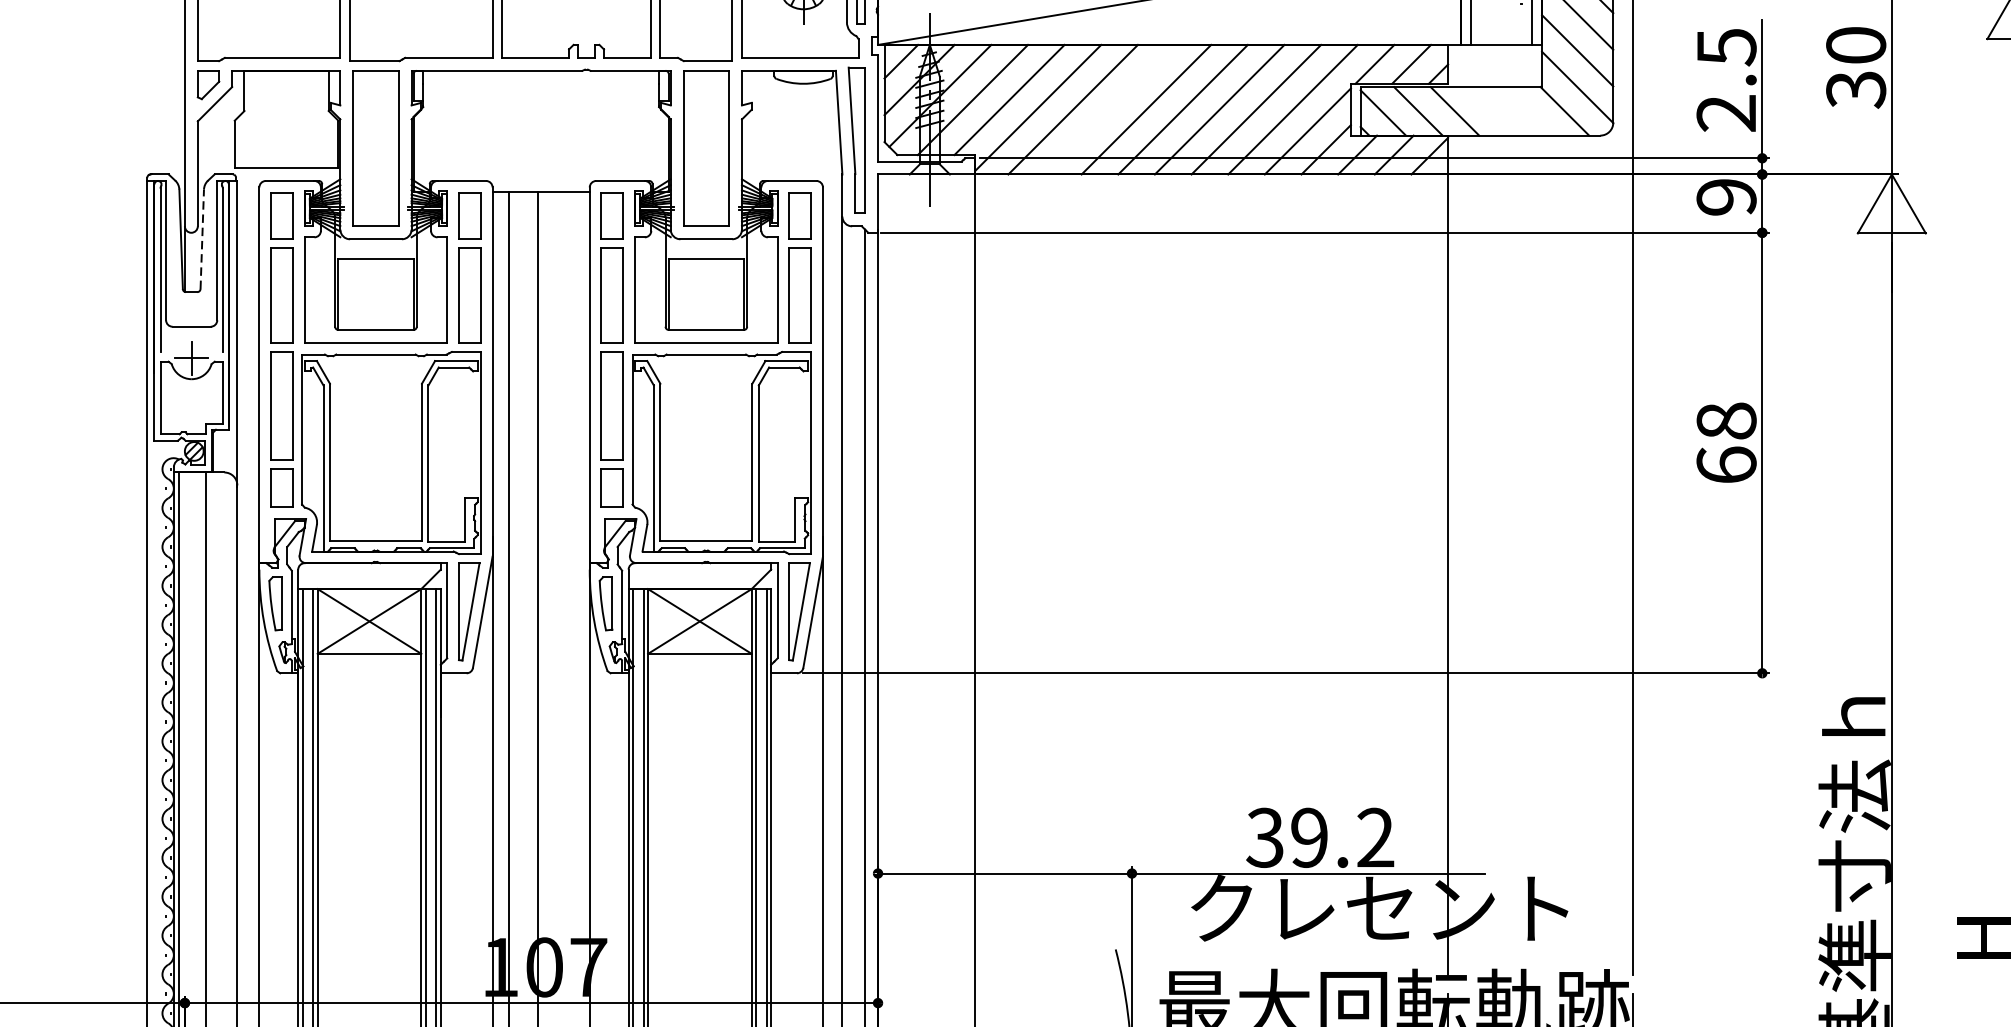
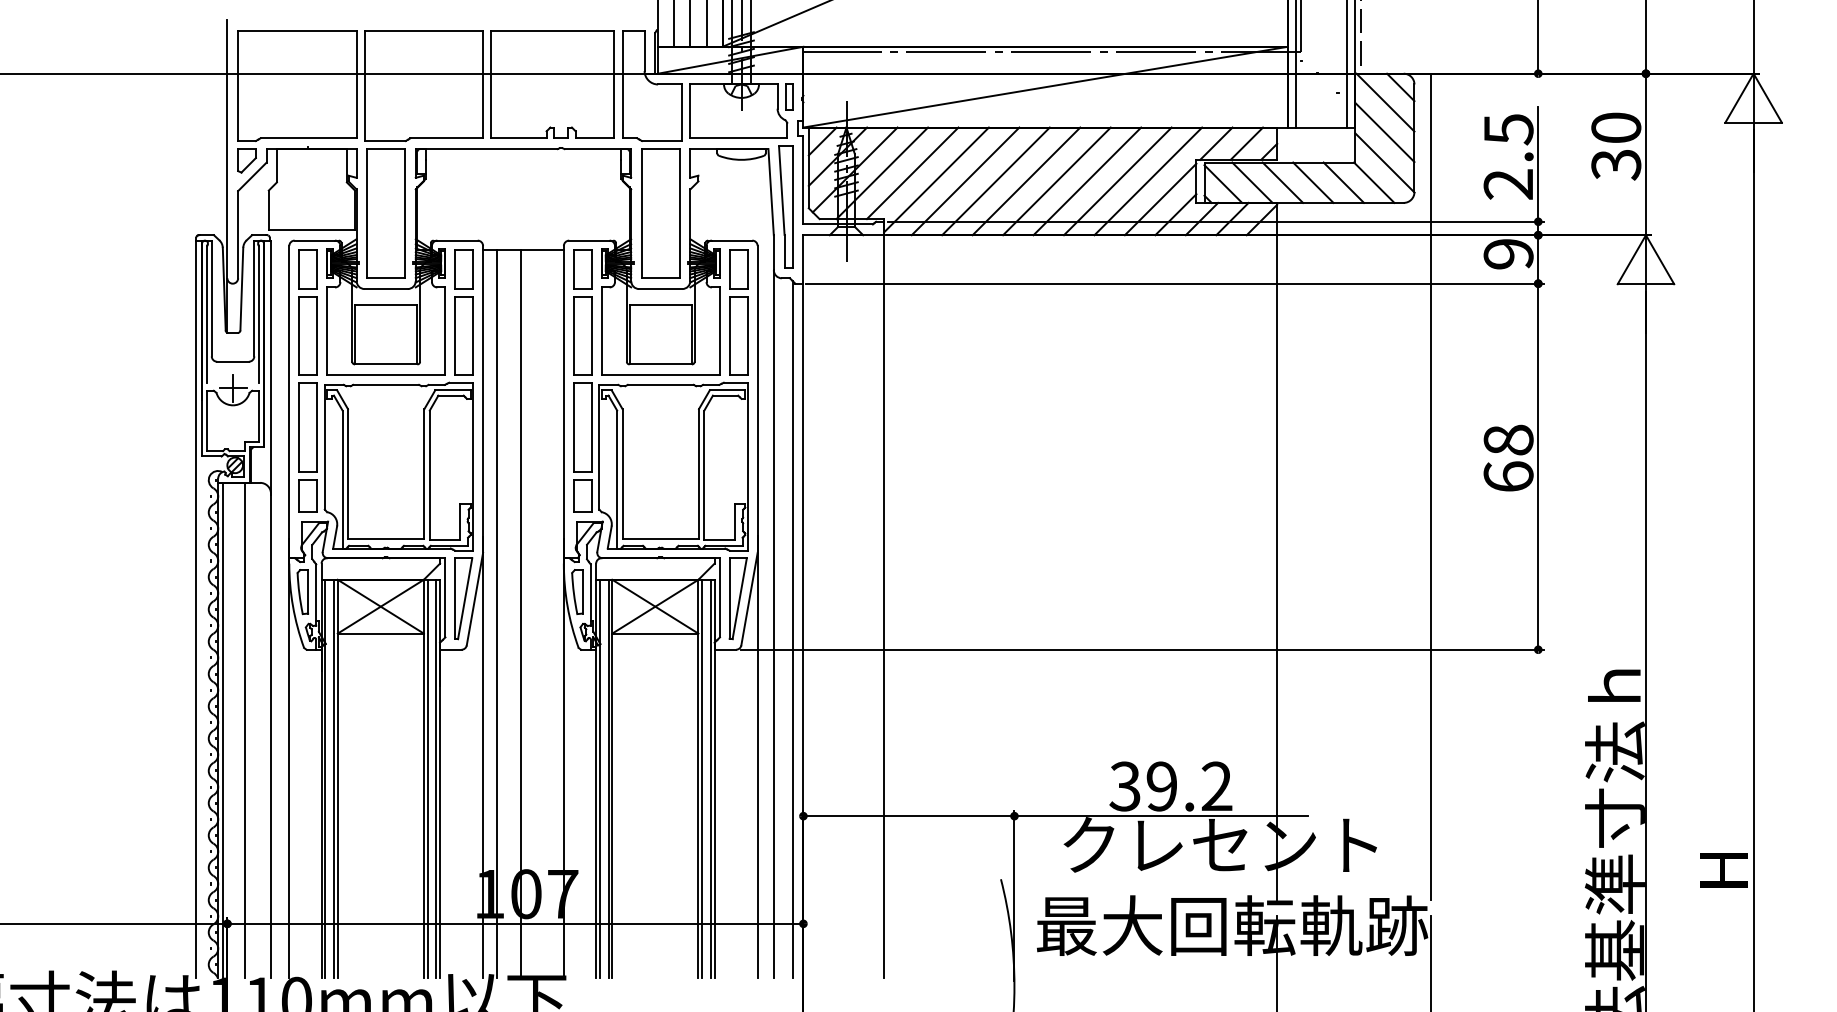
line: (1109, 109) -> (995, 181), added
line: (1491, 111) -> (1313, 182), added
line: (1527, 111) -> (1343, 182), added
line: (201, 238) -> (241, 288), dashed -> solid

